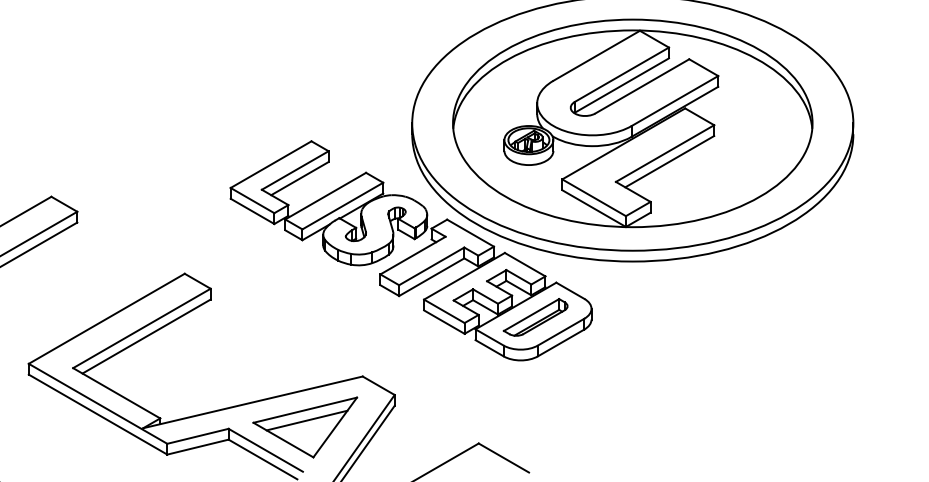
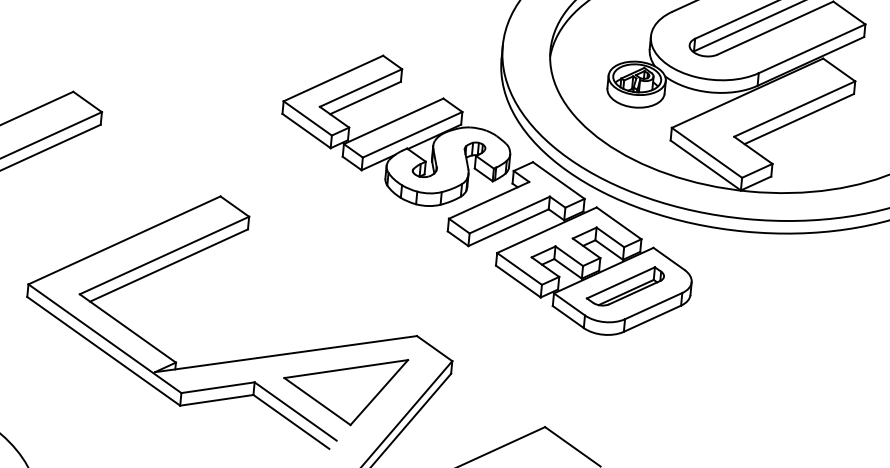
line: (306, 420) -> (346, 381), removed

